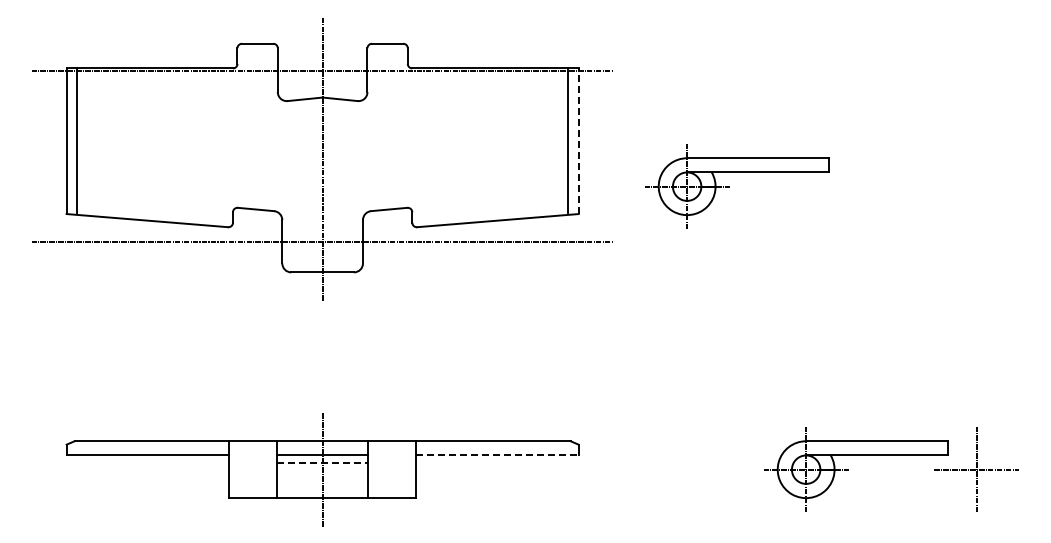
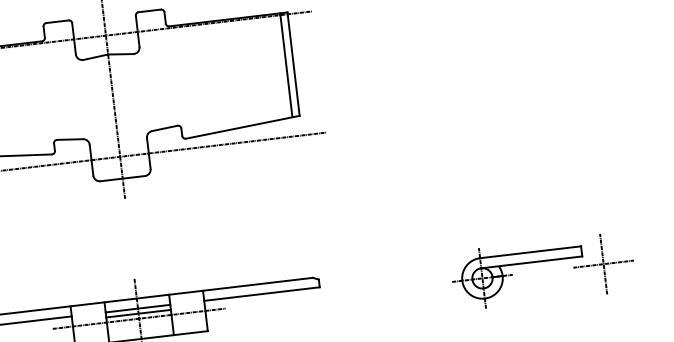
line: (578, 141) -> (293, 64), dashed -> solid
part: (729, 186) -> (404, 83), removed
line: (497, 455) -> (262, 294), dashed -> solid
line: (322, 462) -> (138, 313), dashed -> solid
line: (322, 469) -> (139, 318), added

